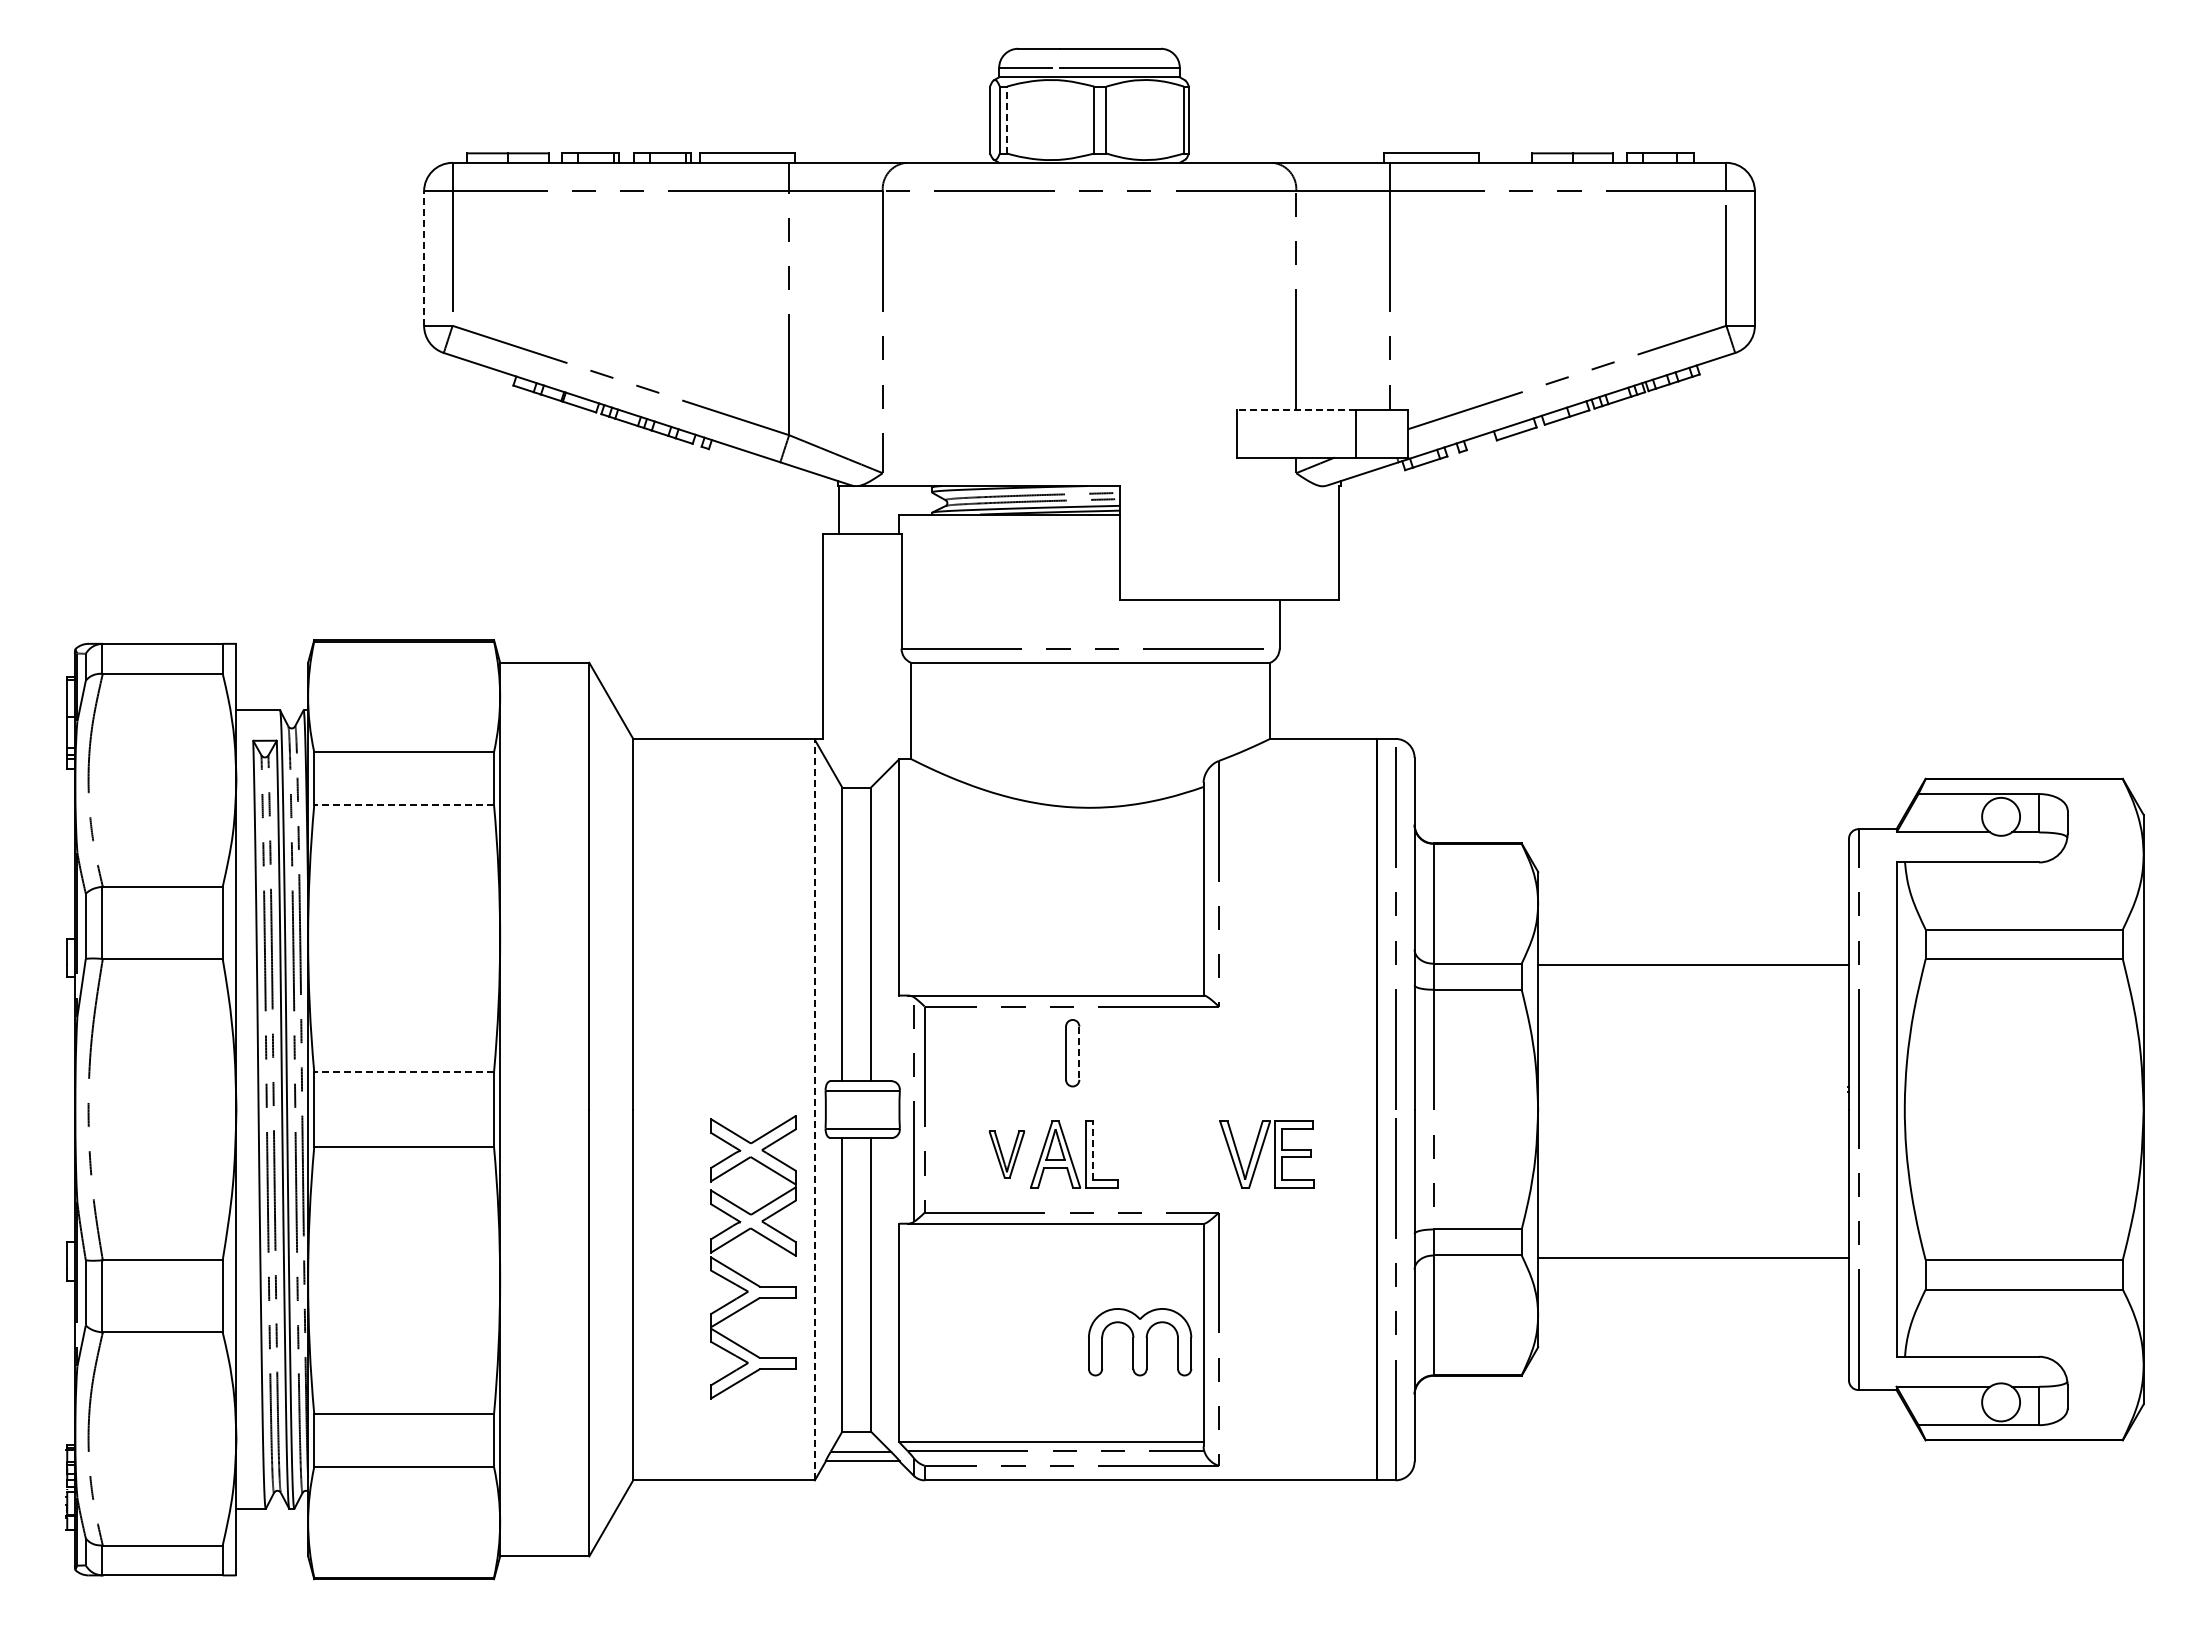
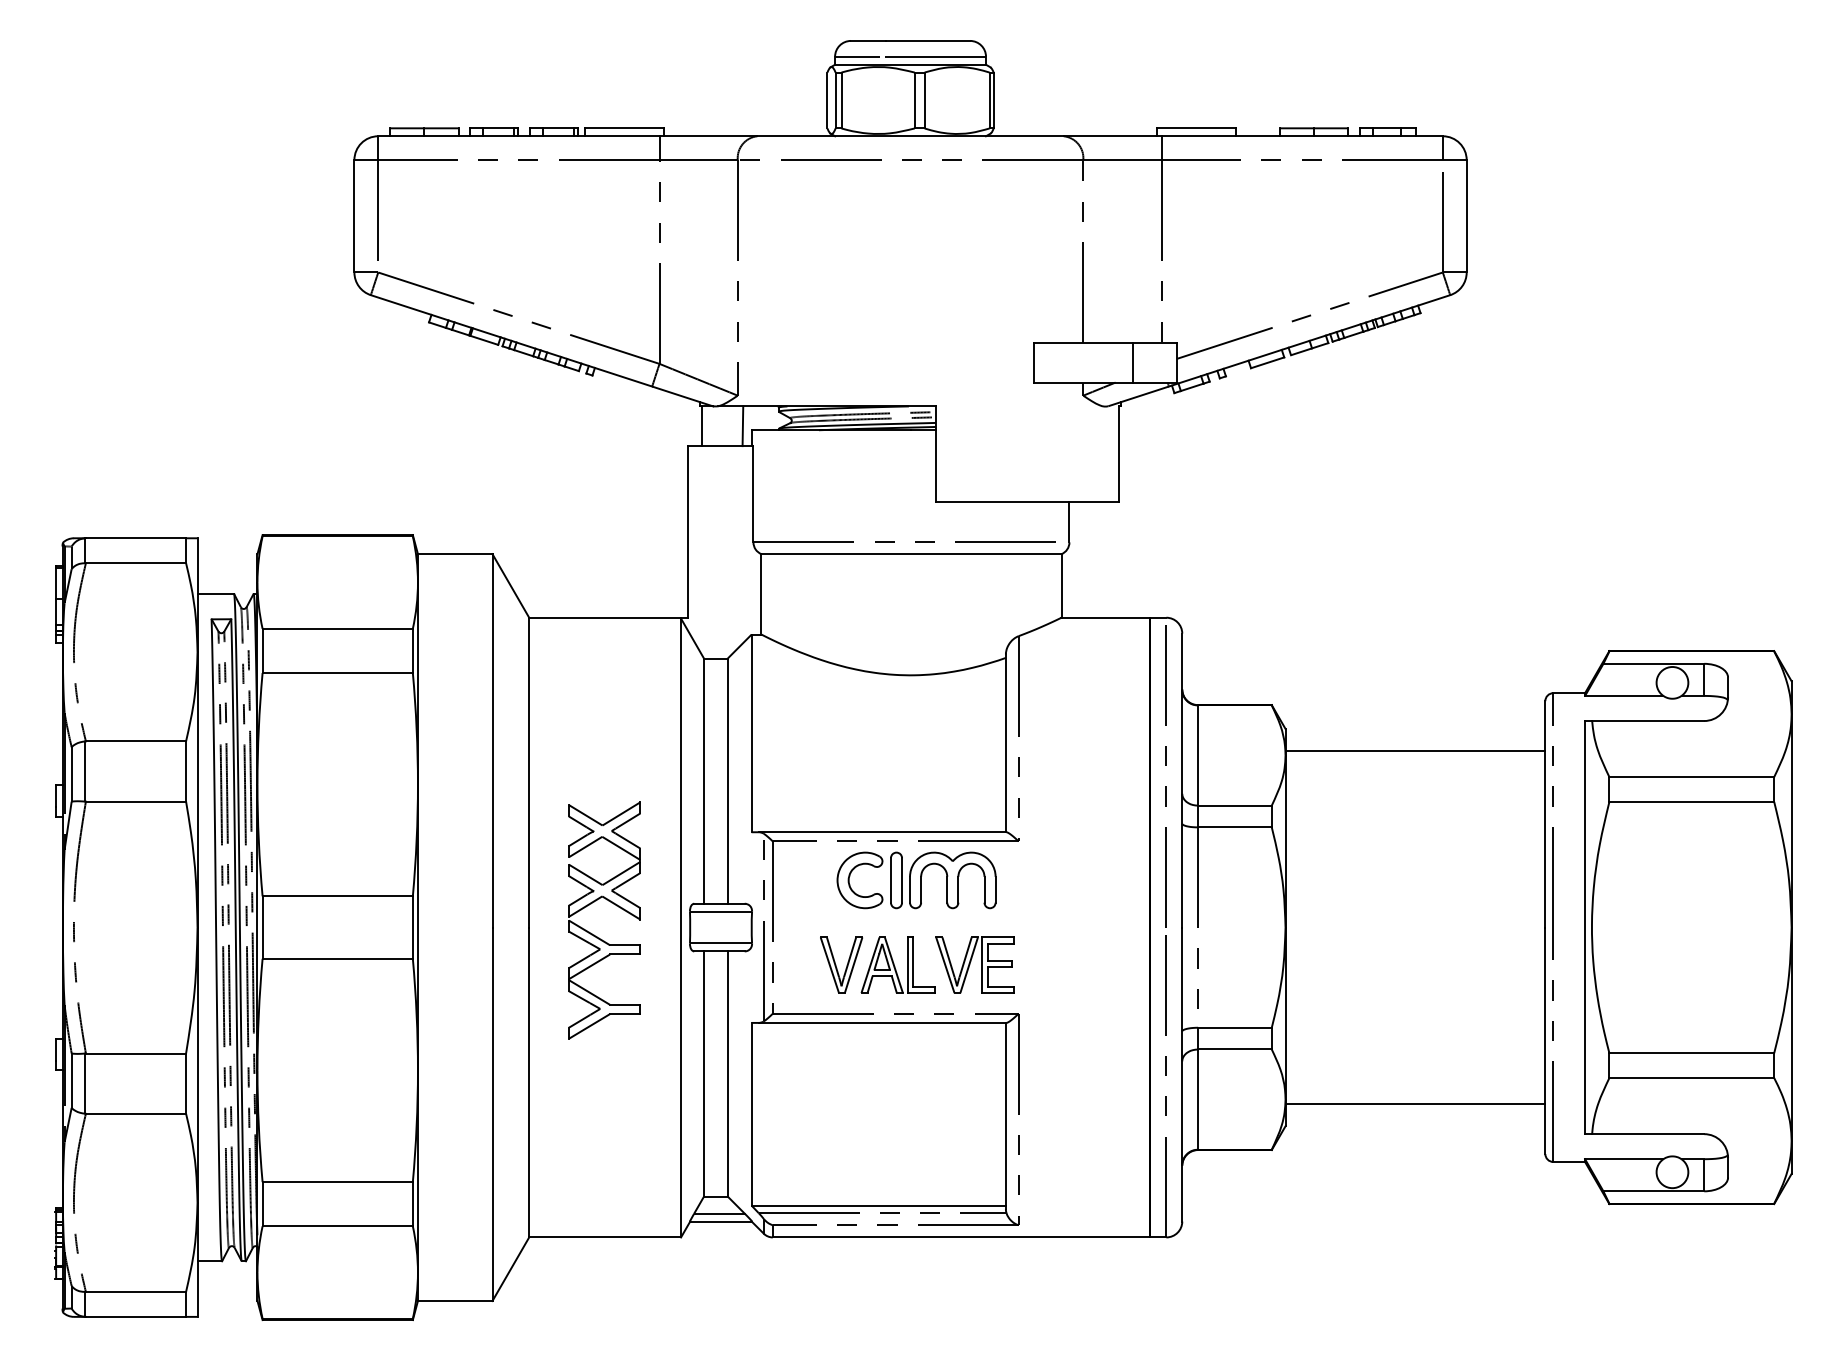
line: (1006, 119) -> (841, 100), dashed -> solid
line: (424, 258) -> (354, 216), dashed -> solid
line: (1295, 410) -> (1082, 343), dashed -> solid
line: (888, 509) -> (742, 425), added
line: (404, 805) -> (338, 673), dashed -> solid
line: (1693, 964) -> (1415, 751), moved
part: (1016, 1053) -> (849, 880), added
line: (1079, 1053) -> (902, 880), dashed -> solid
line: (404, 1072) -> (338, 896), dashed -> solid
line: (814, 1109) -> (680, 927), dashed -> solid
line: (1092, 1150) -> (913, 961), dashed -> solid
part: (1006, 1154) -> (841, 965), size x1.43
part: (1266, 1154) -> (974, 965), moved
line: (1693, 1257) -> (1415, 1103), moved
part: (743, 1275) -> (596, 935), moved
part: (1140, 1342) -> (953, 880), moved

